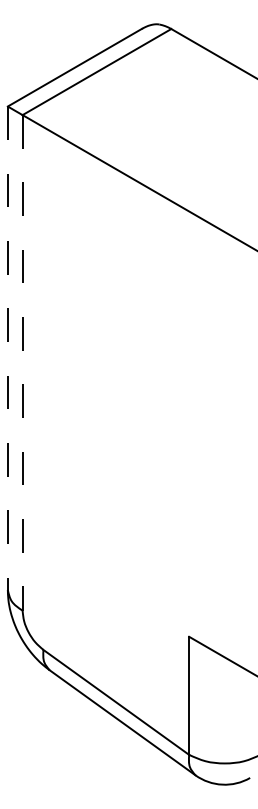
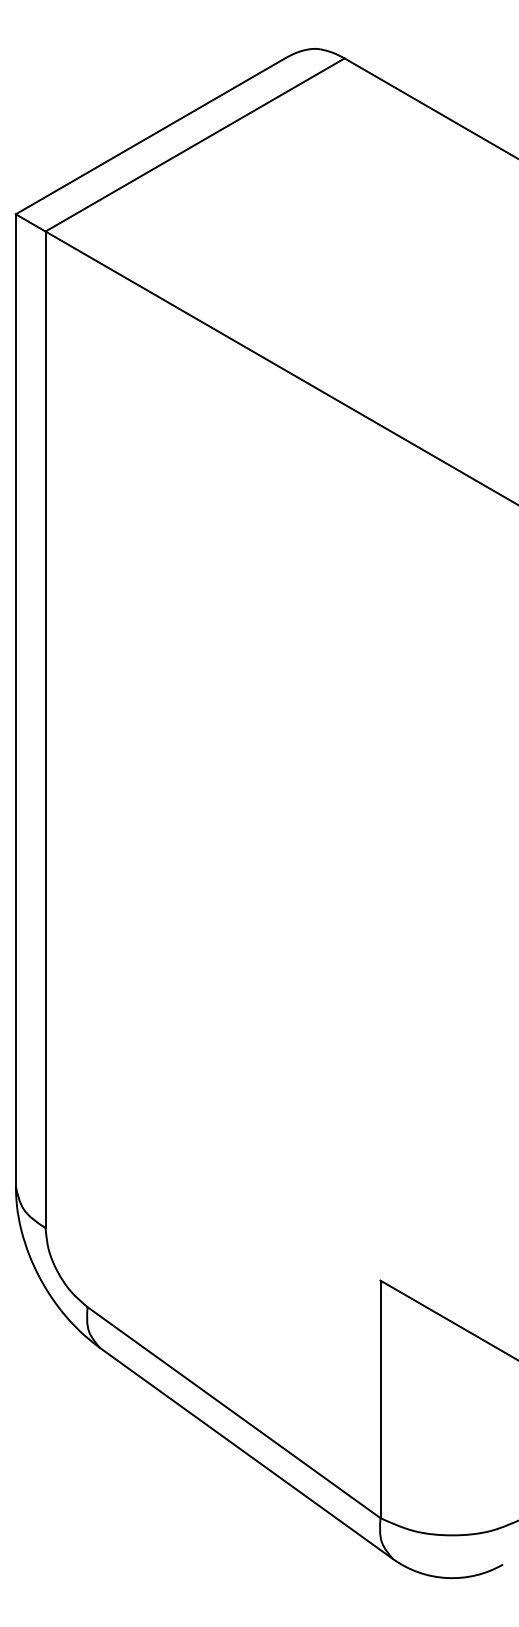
line: (7, 348) -> (15, 700), dashed -> solid
line: (22, 362) -> (45, 729), dashed -> solid

